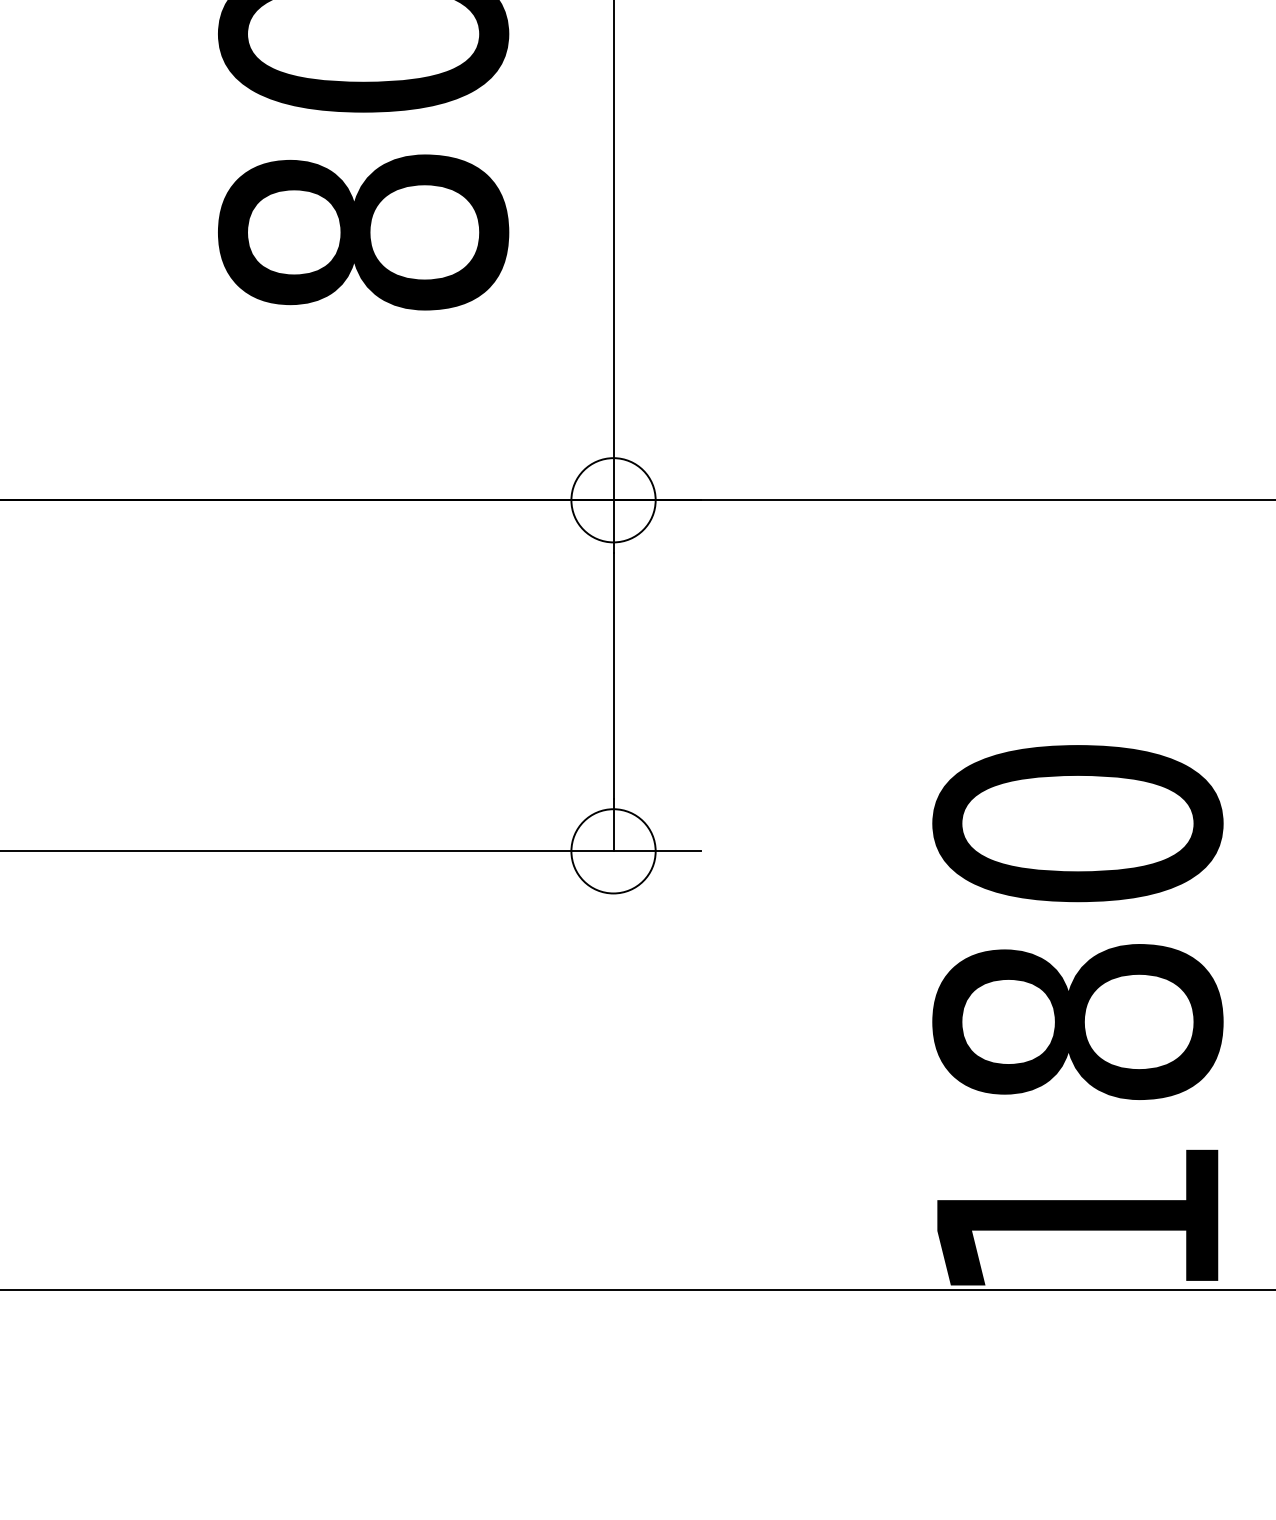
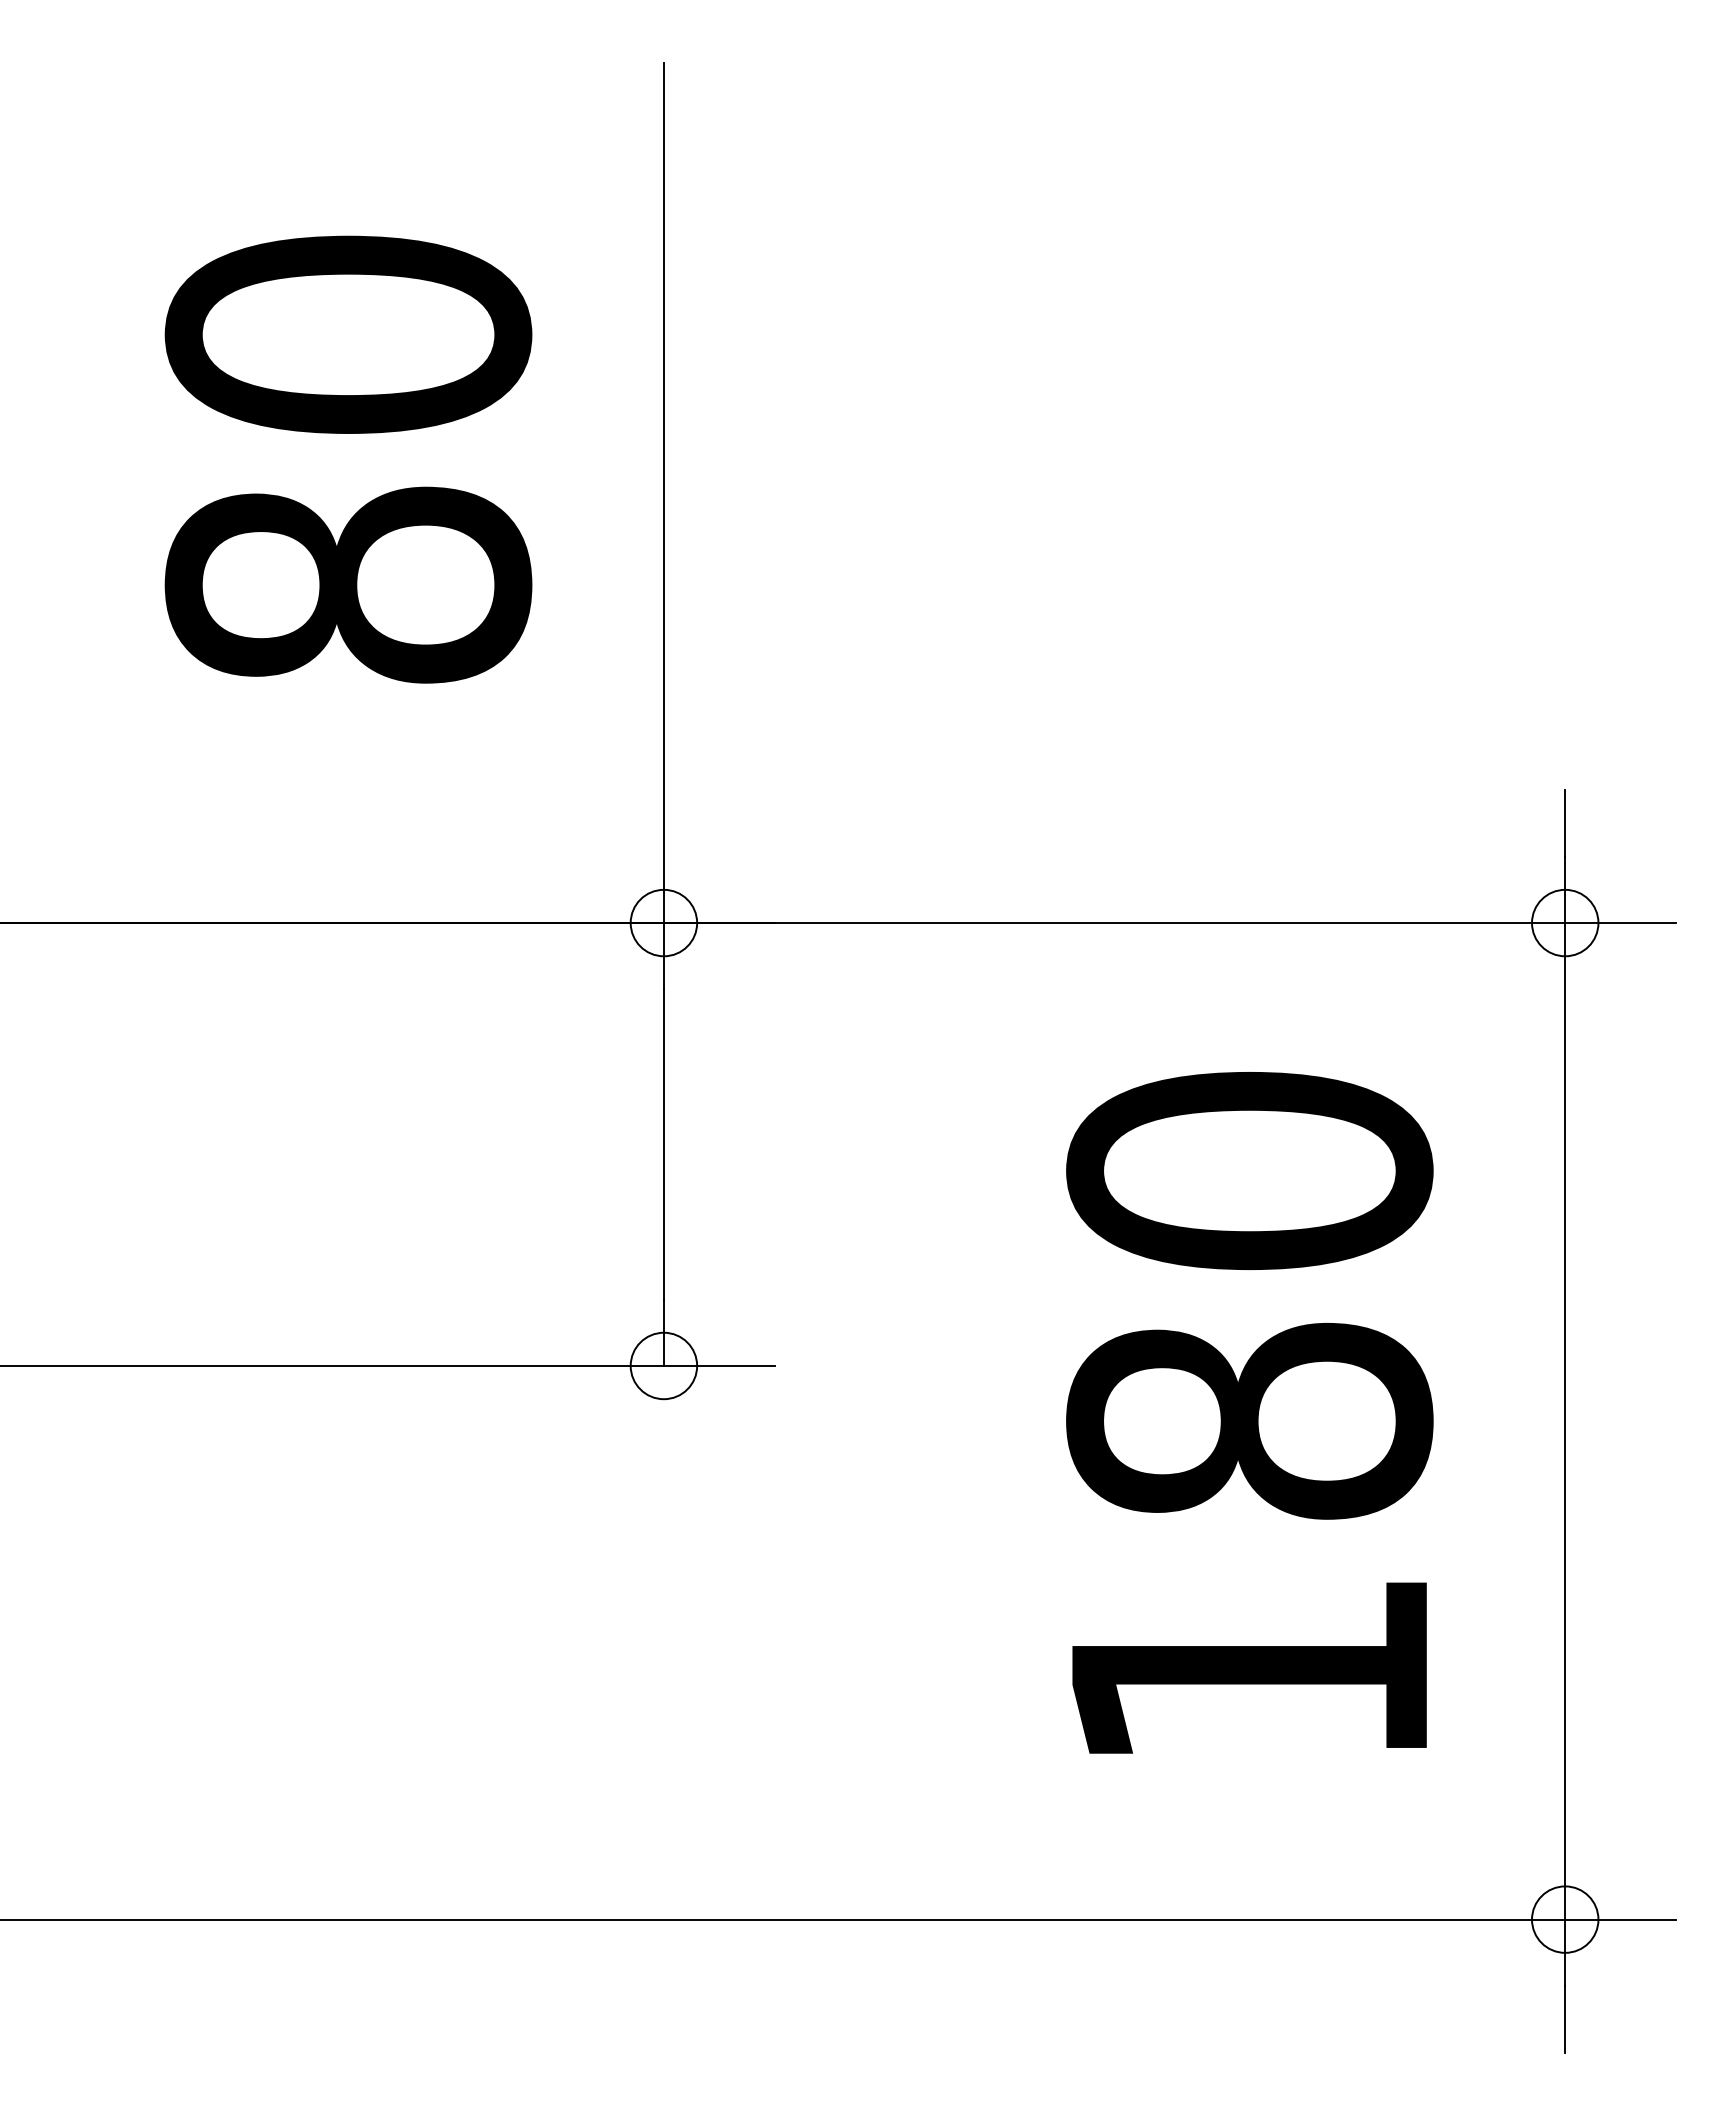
circle: (613, 499) -> (663, 922), size x0.62
circle: (613, 850) -> (663, 1365), size x0.62
text: (1077, 1015) -> (1249, 1412), moved

